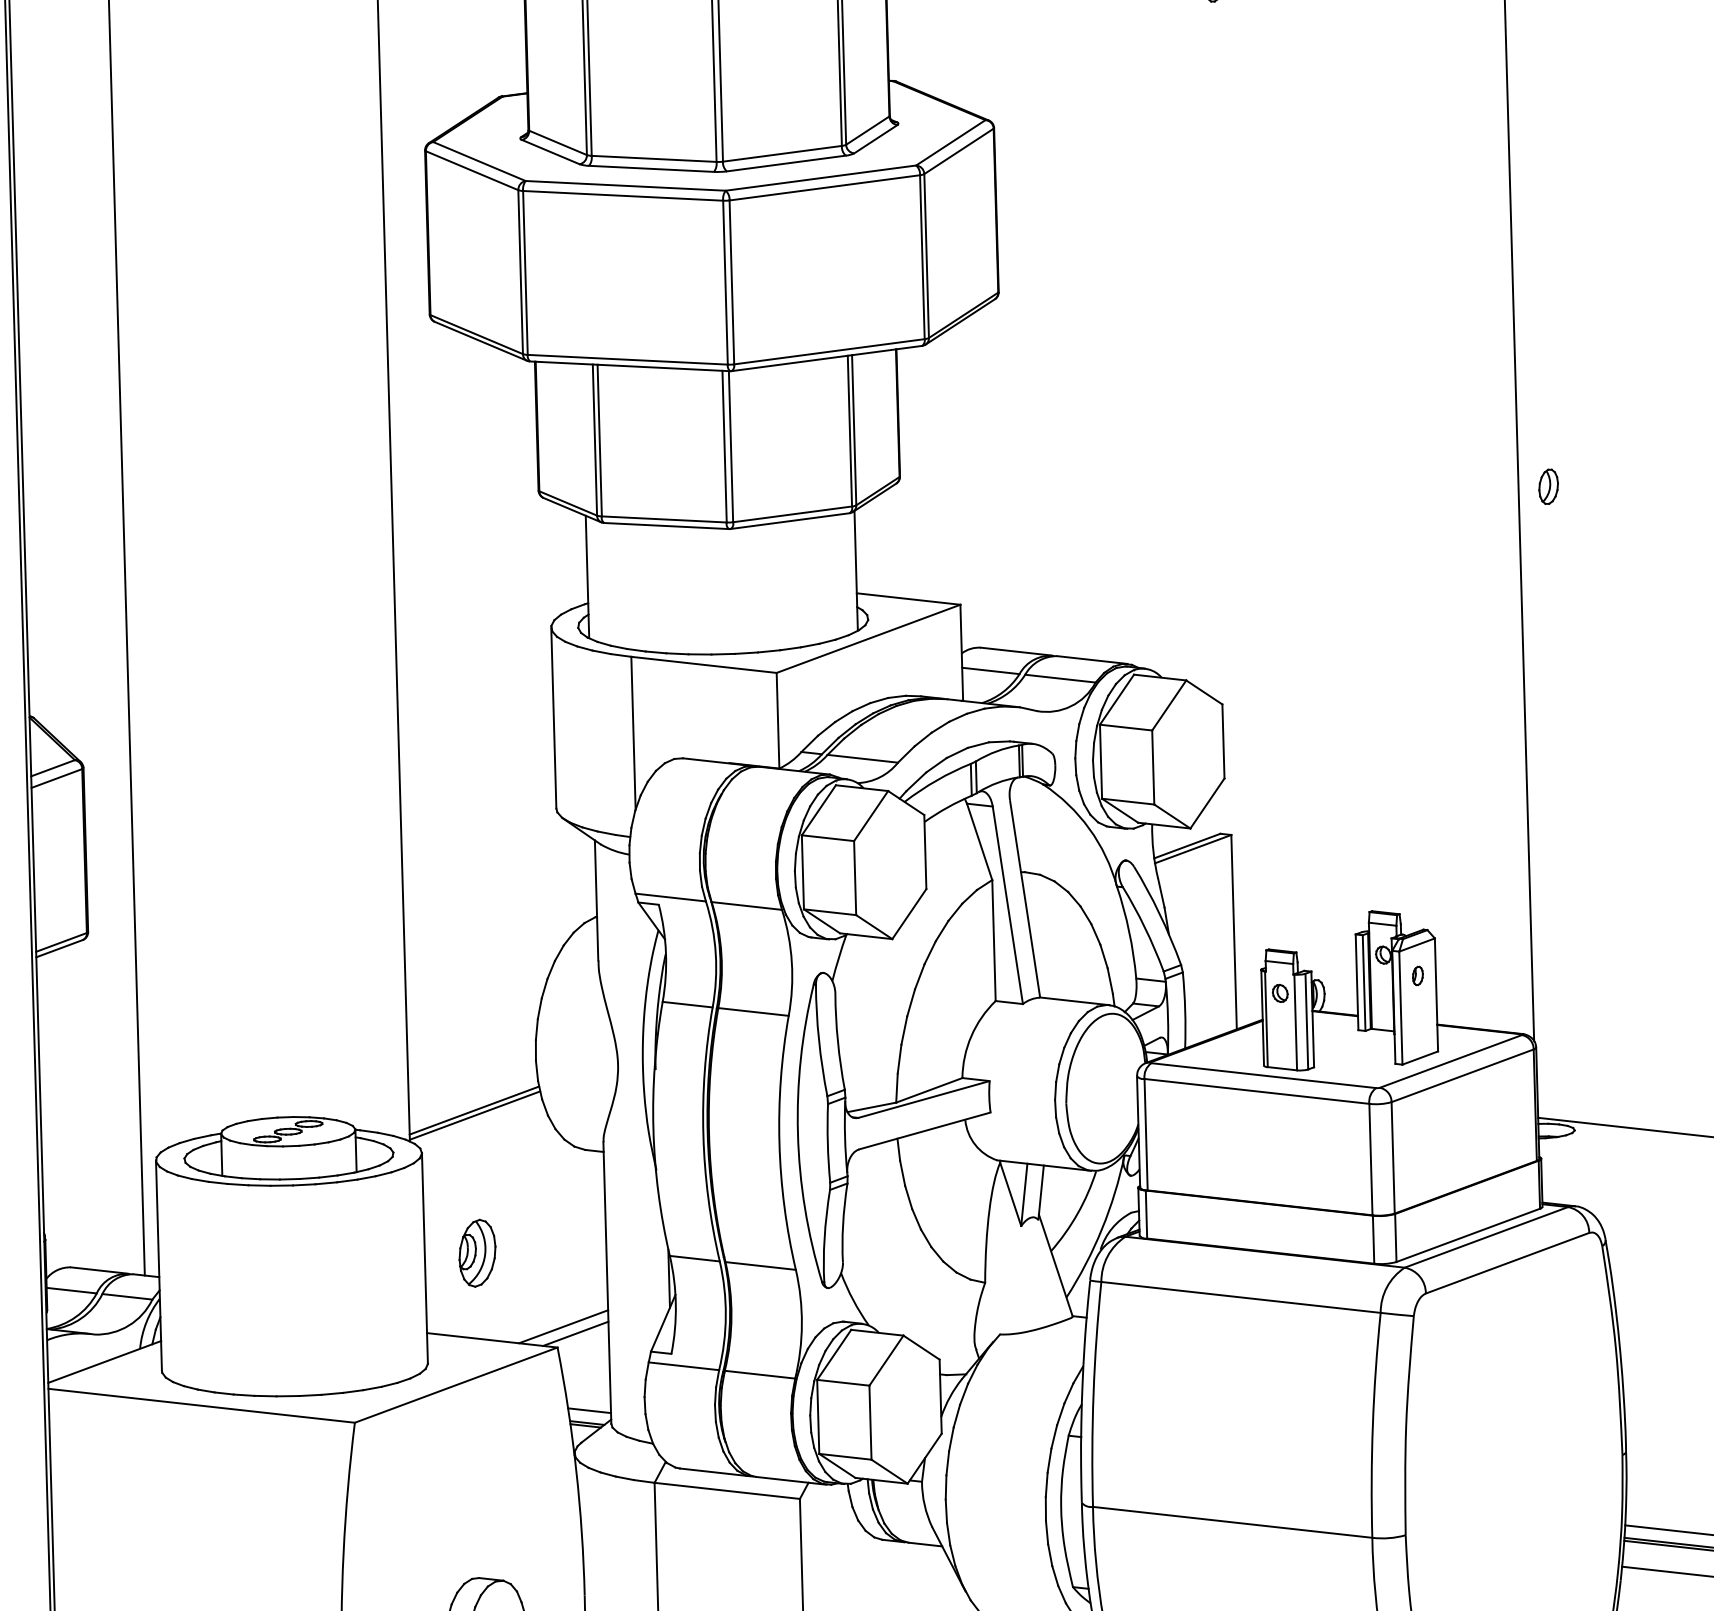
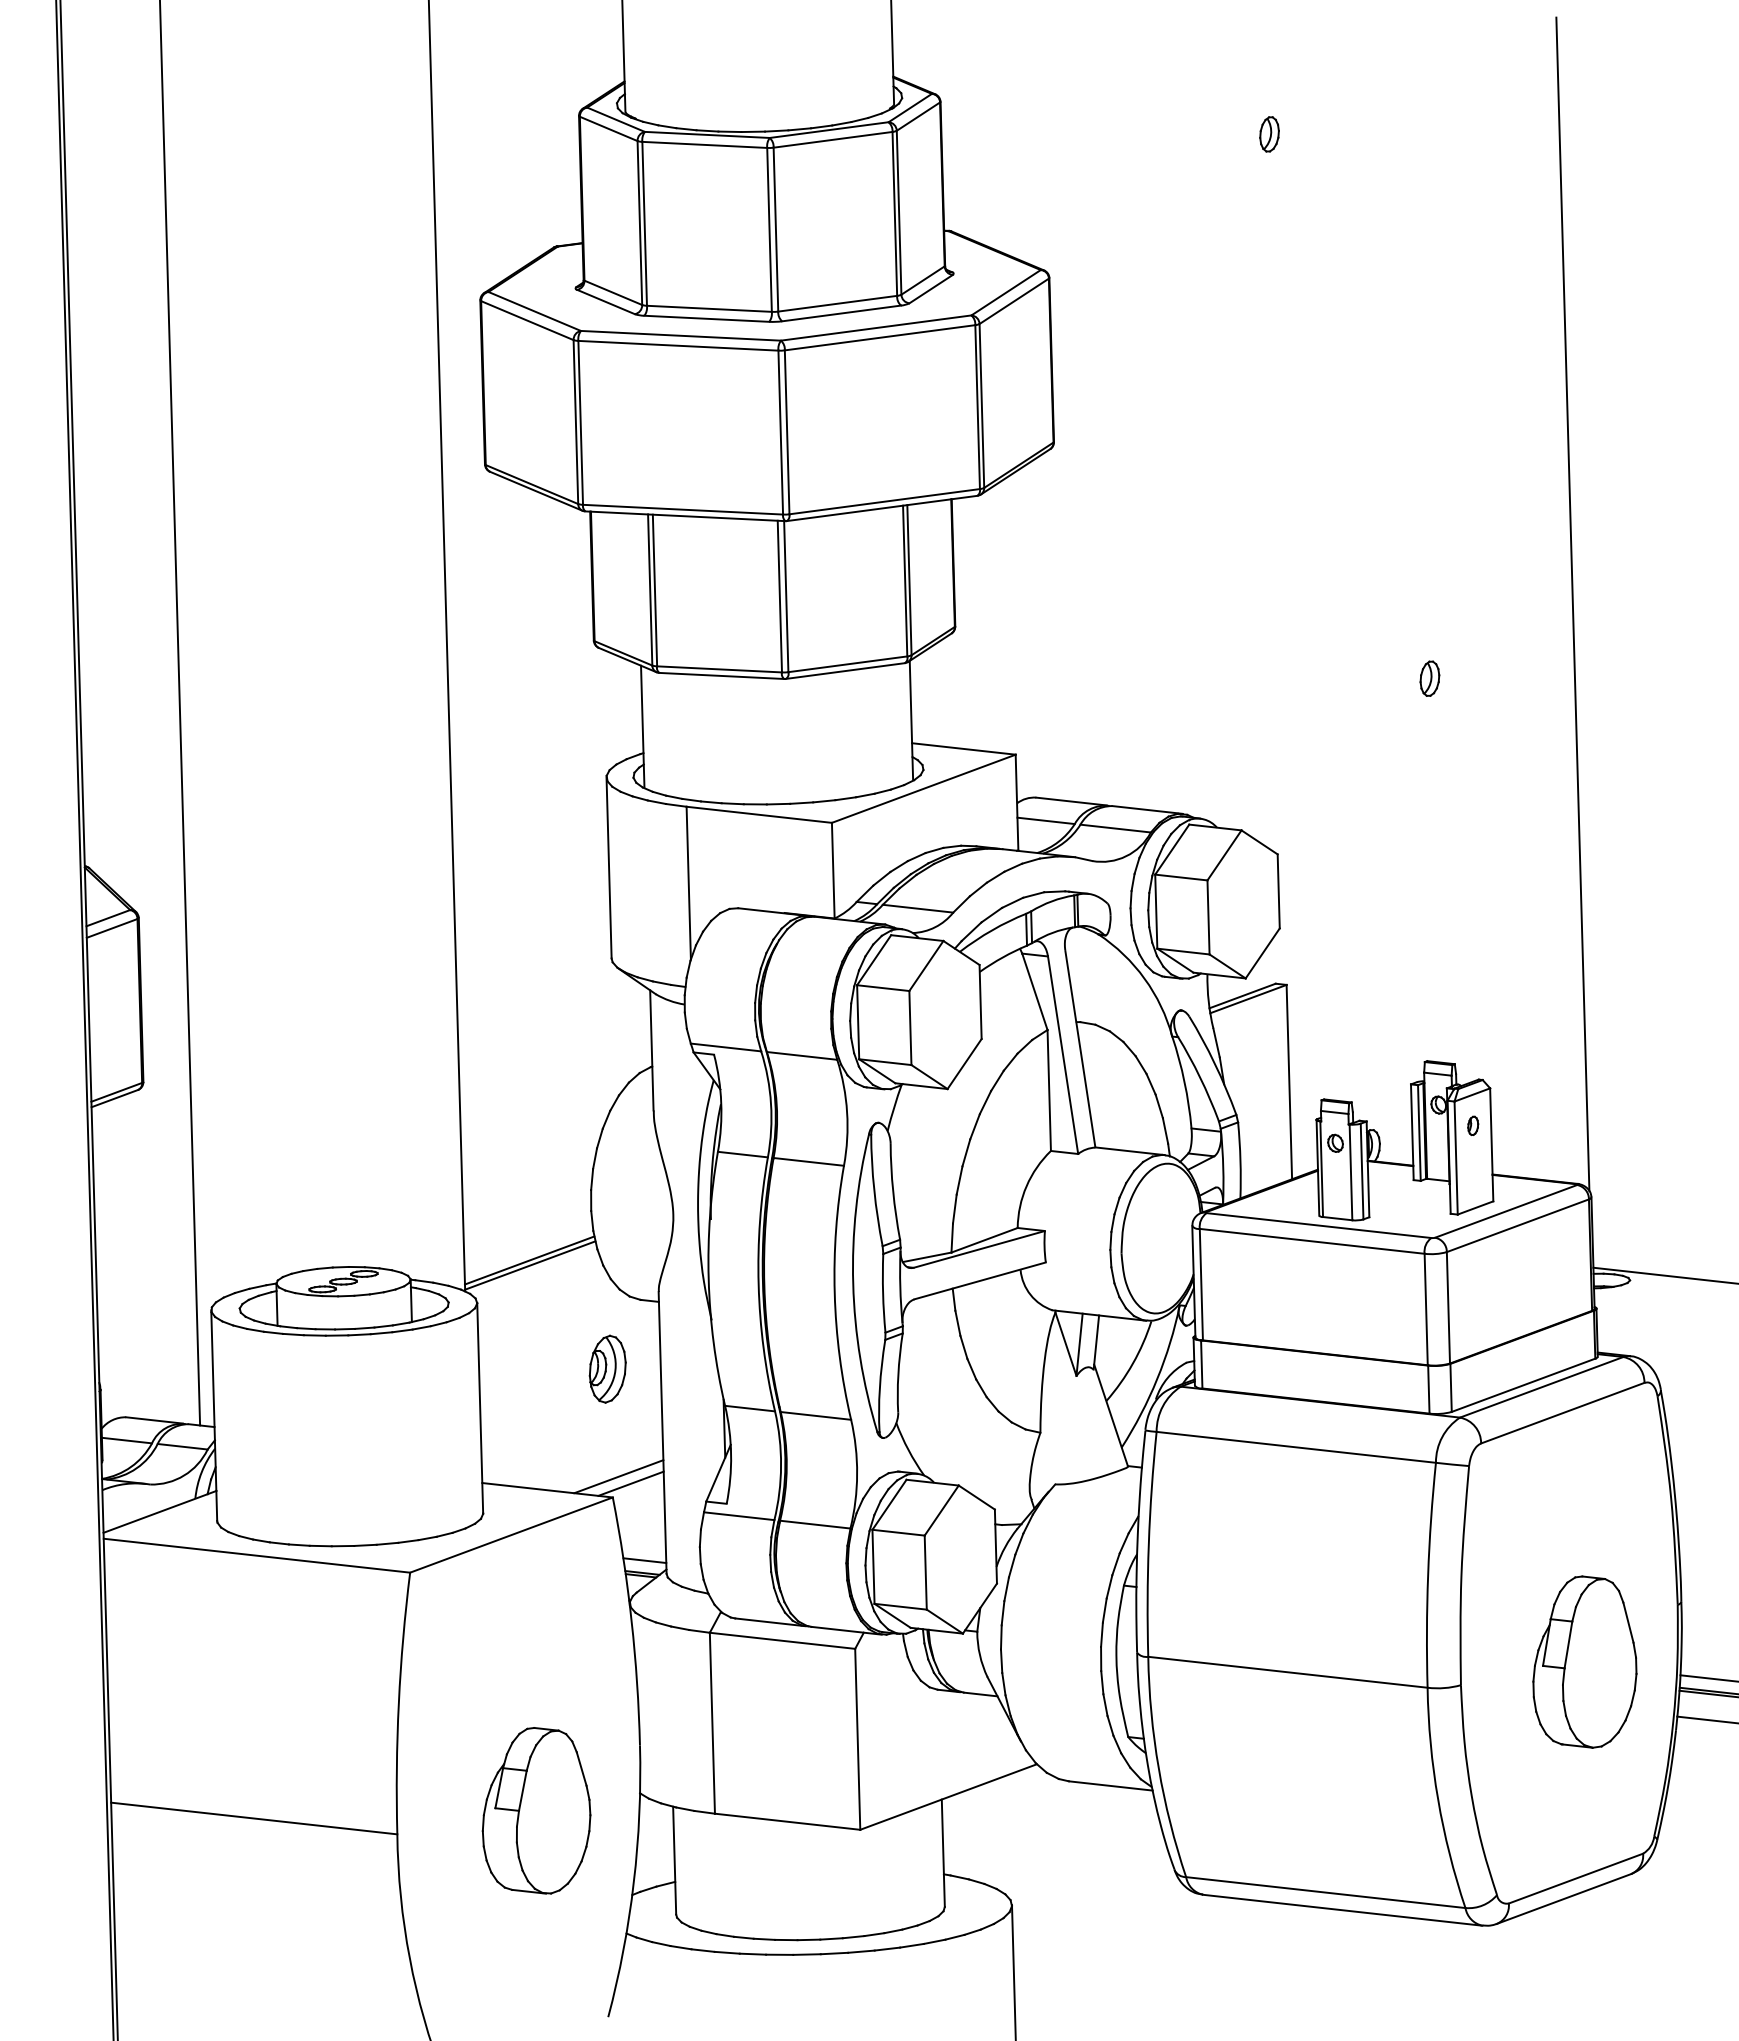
part: (1548, 486) -> (1429, 678), moved
part: (477, 1252) -> (607, 1368), moved
part: (1529, 1511) -> (1584, 1661), added

